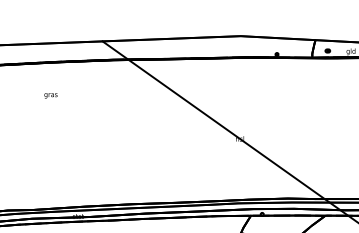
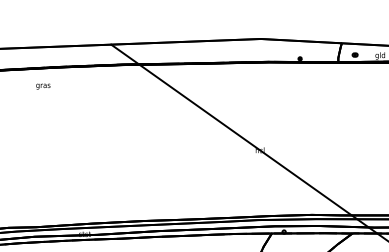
text: (51, 95) -> (43, 86), moved

